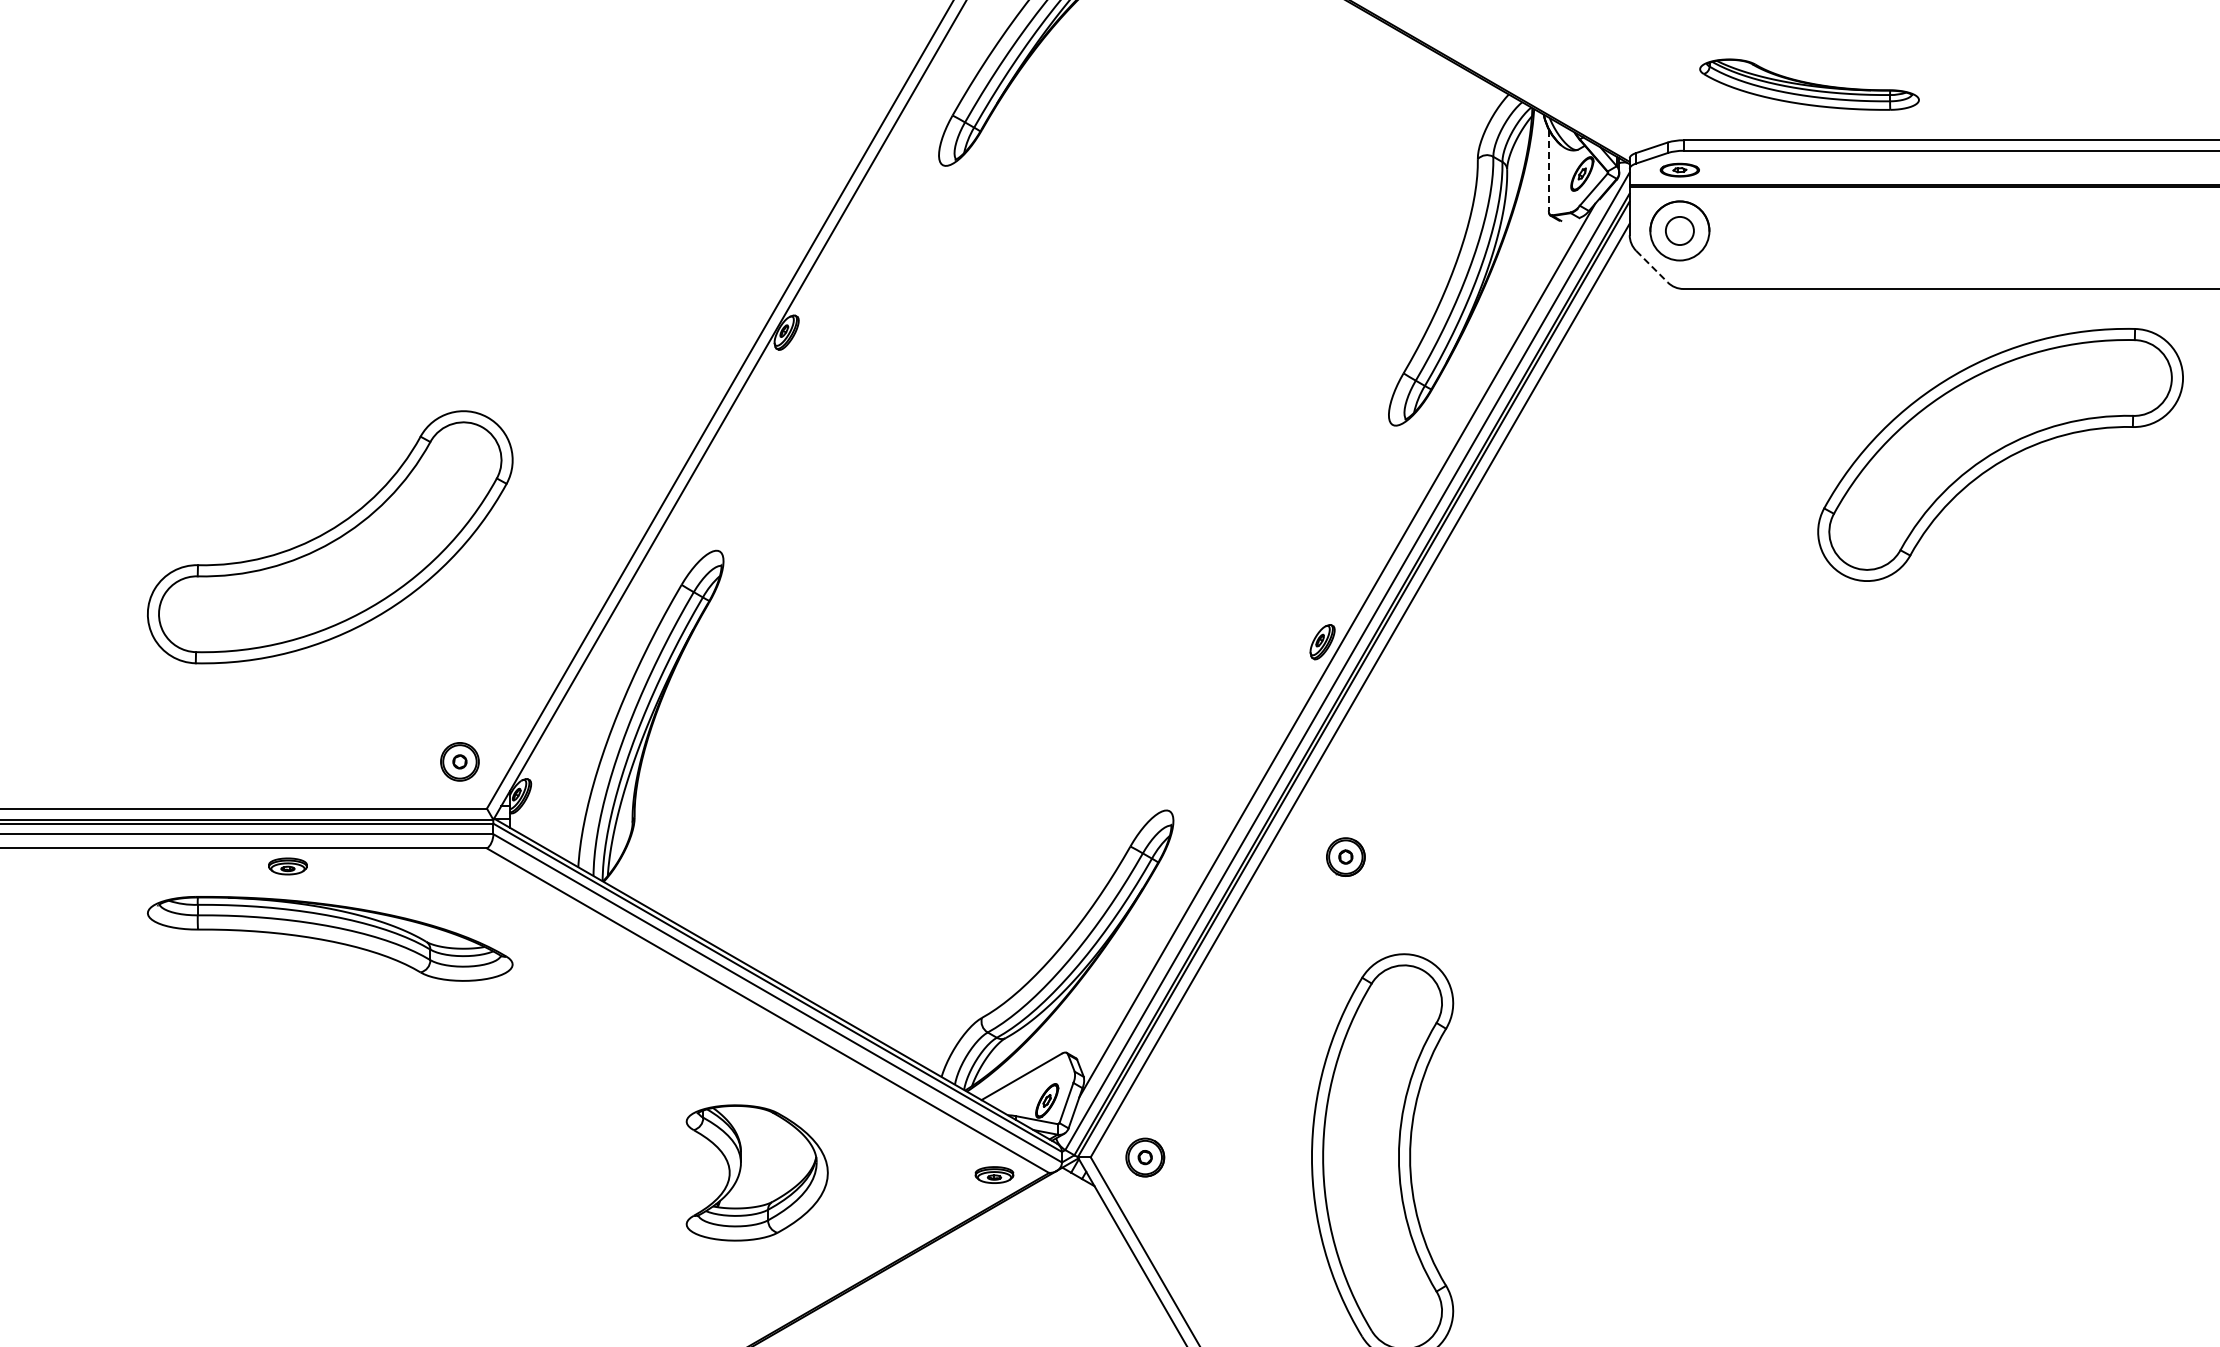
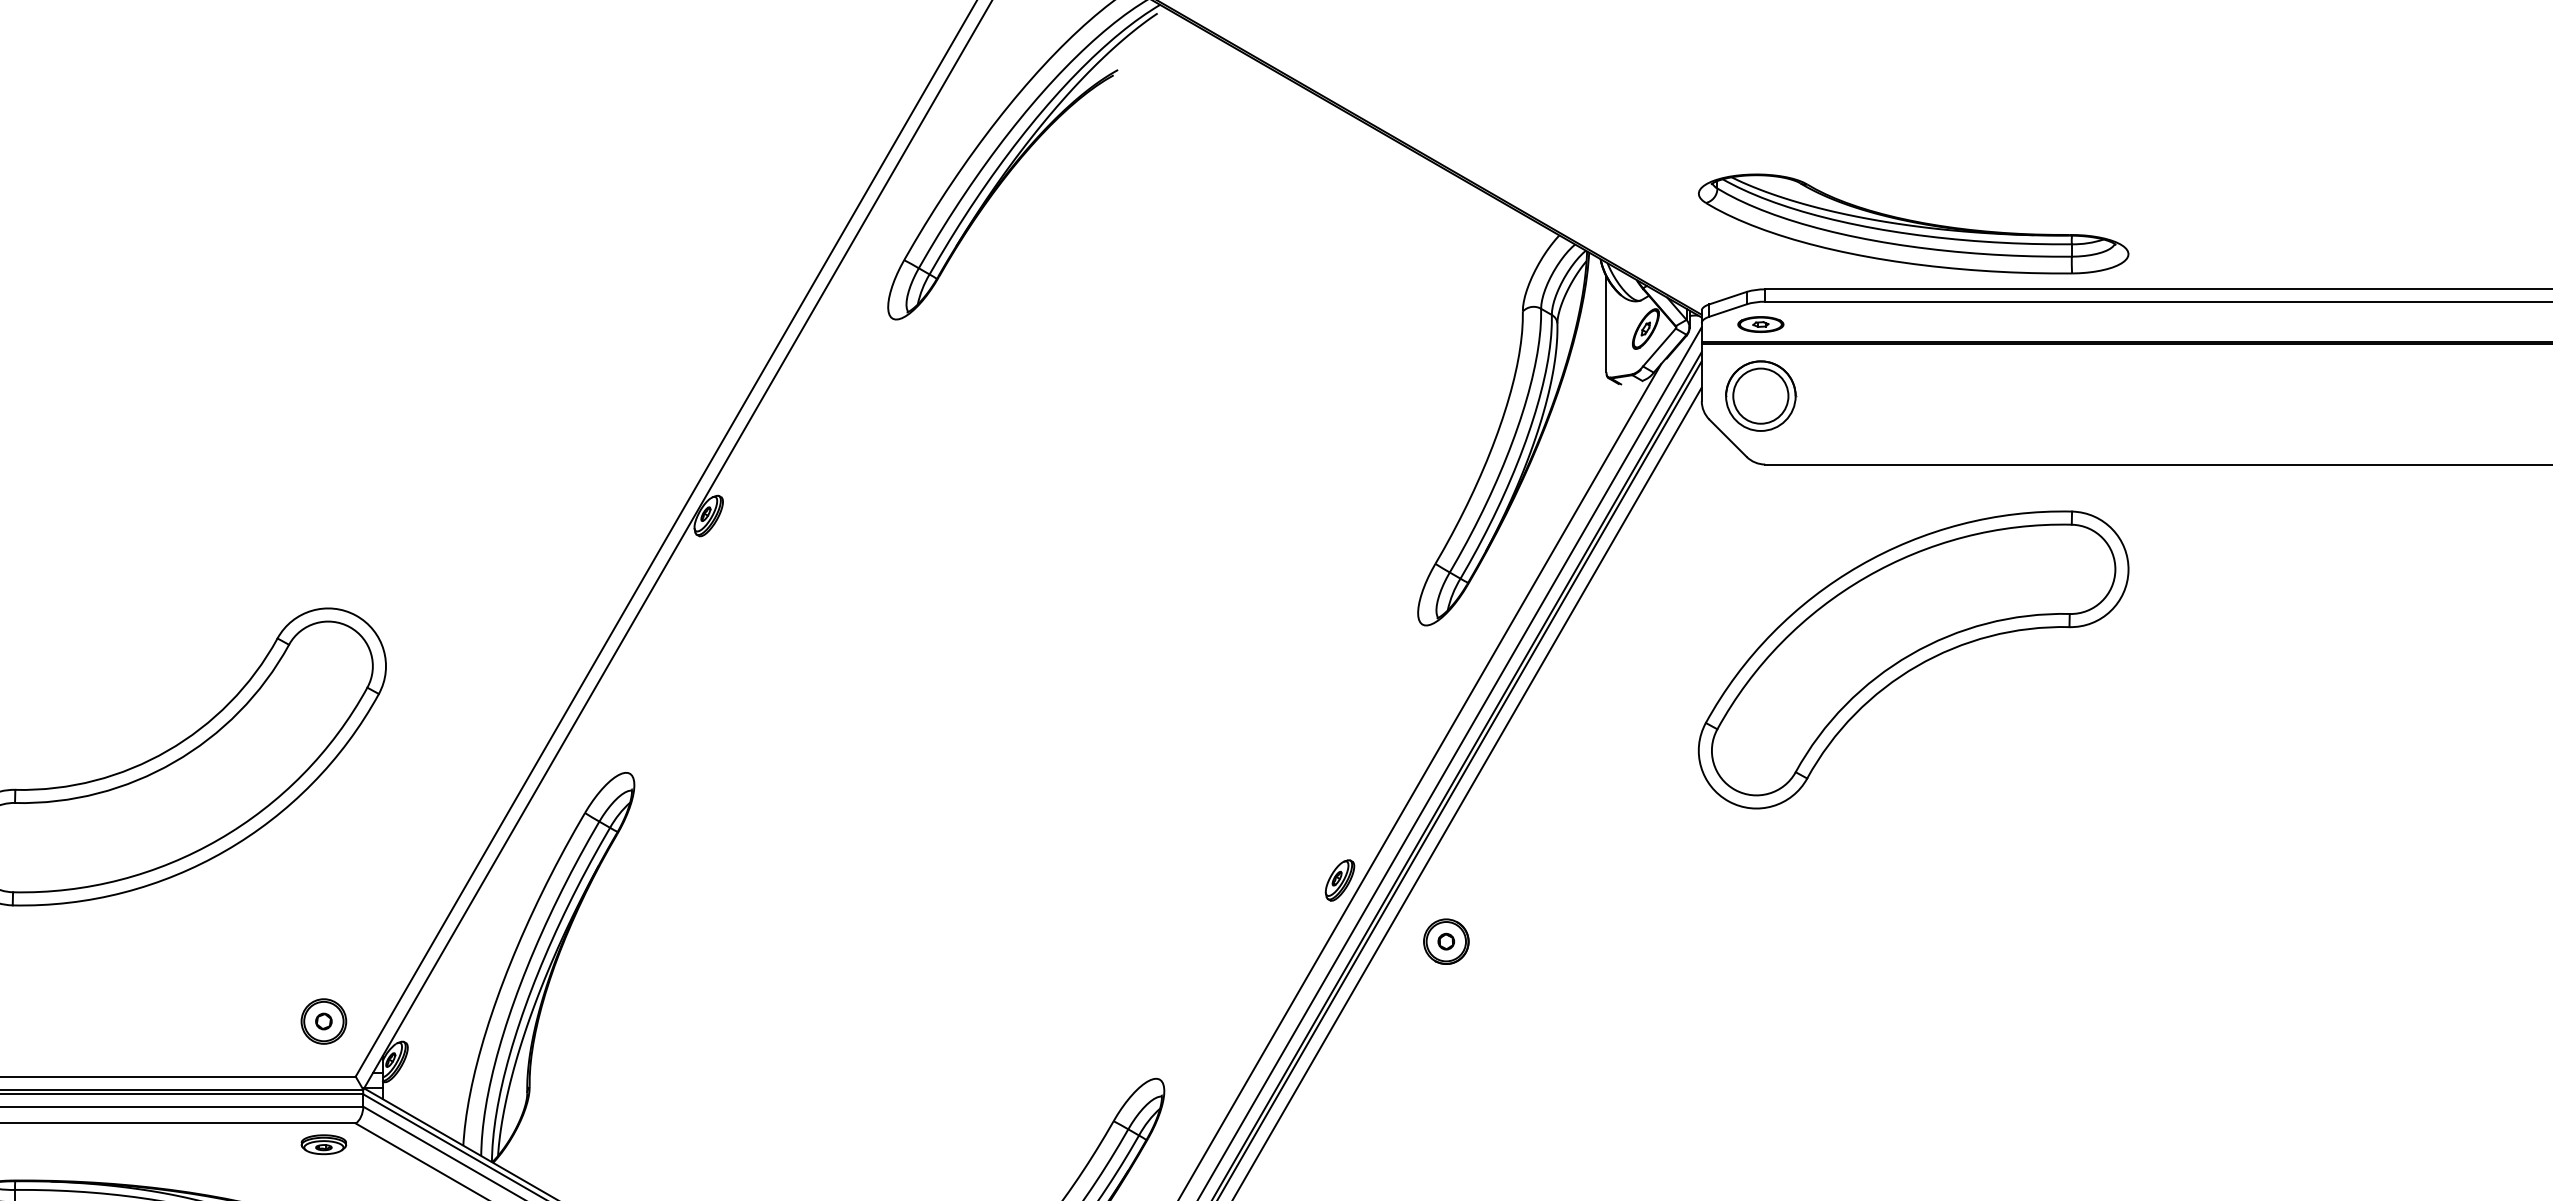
part: (1809, 84) -> (1913, 223), size x1.67
line: (1548, 170) -> (1606, 324), dashed -> solid
circle: (1679, 230) -> (1760, 395), size x1.67
line: (1652, 267) -> (1728, 439), dashed -> solid
part: (2000, 454) -> (1913, 659), moved
part: (1345, 856) -> (1445, 940), moved
part: (287, 866) -> (323, 1144), moved

